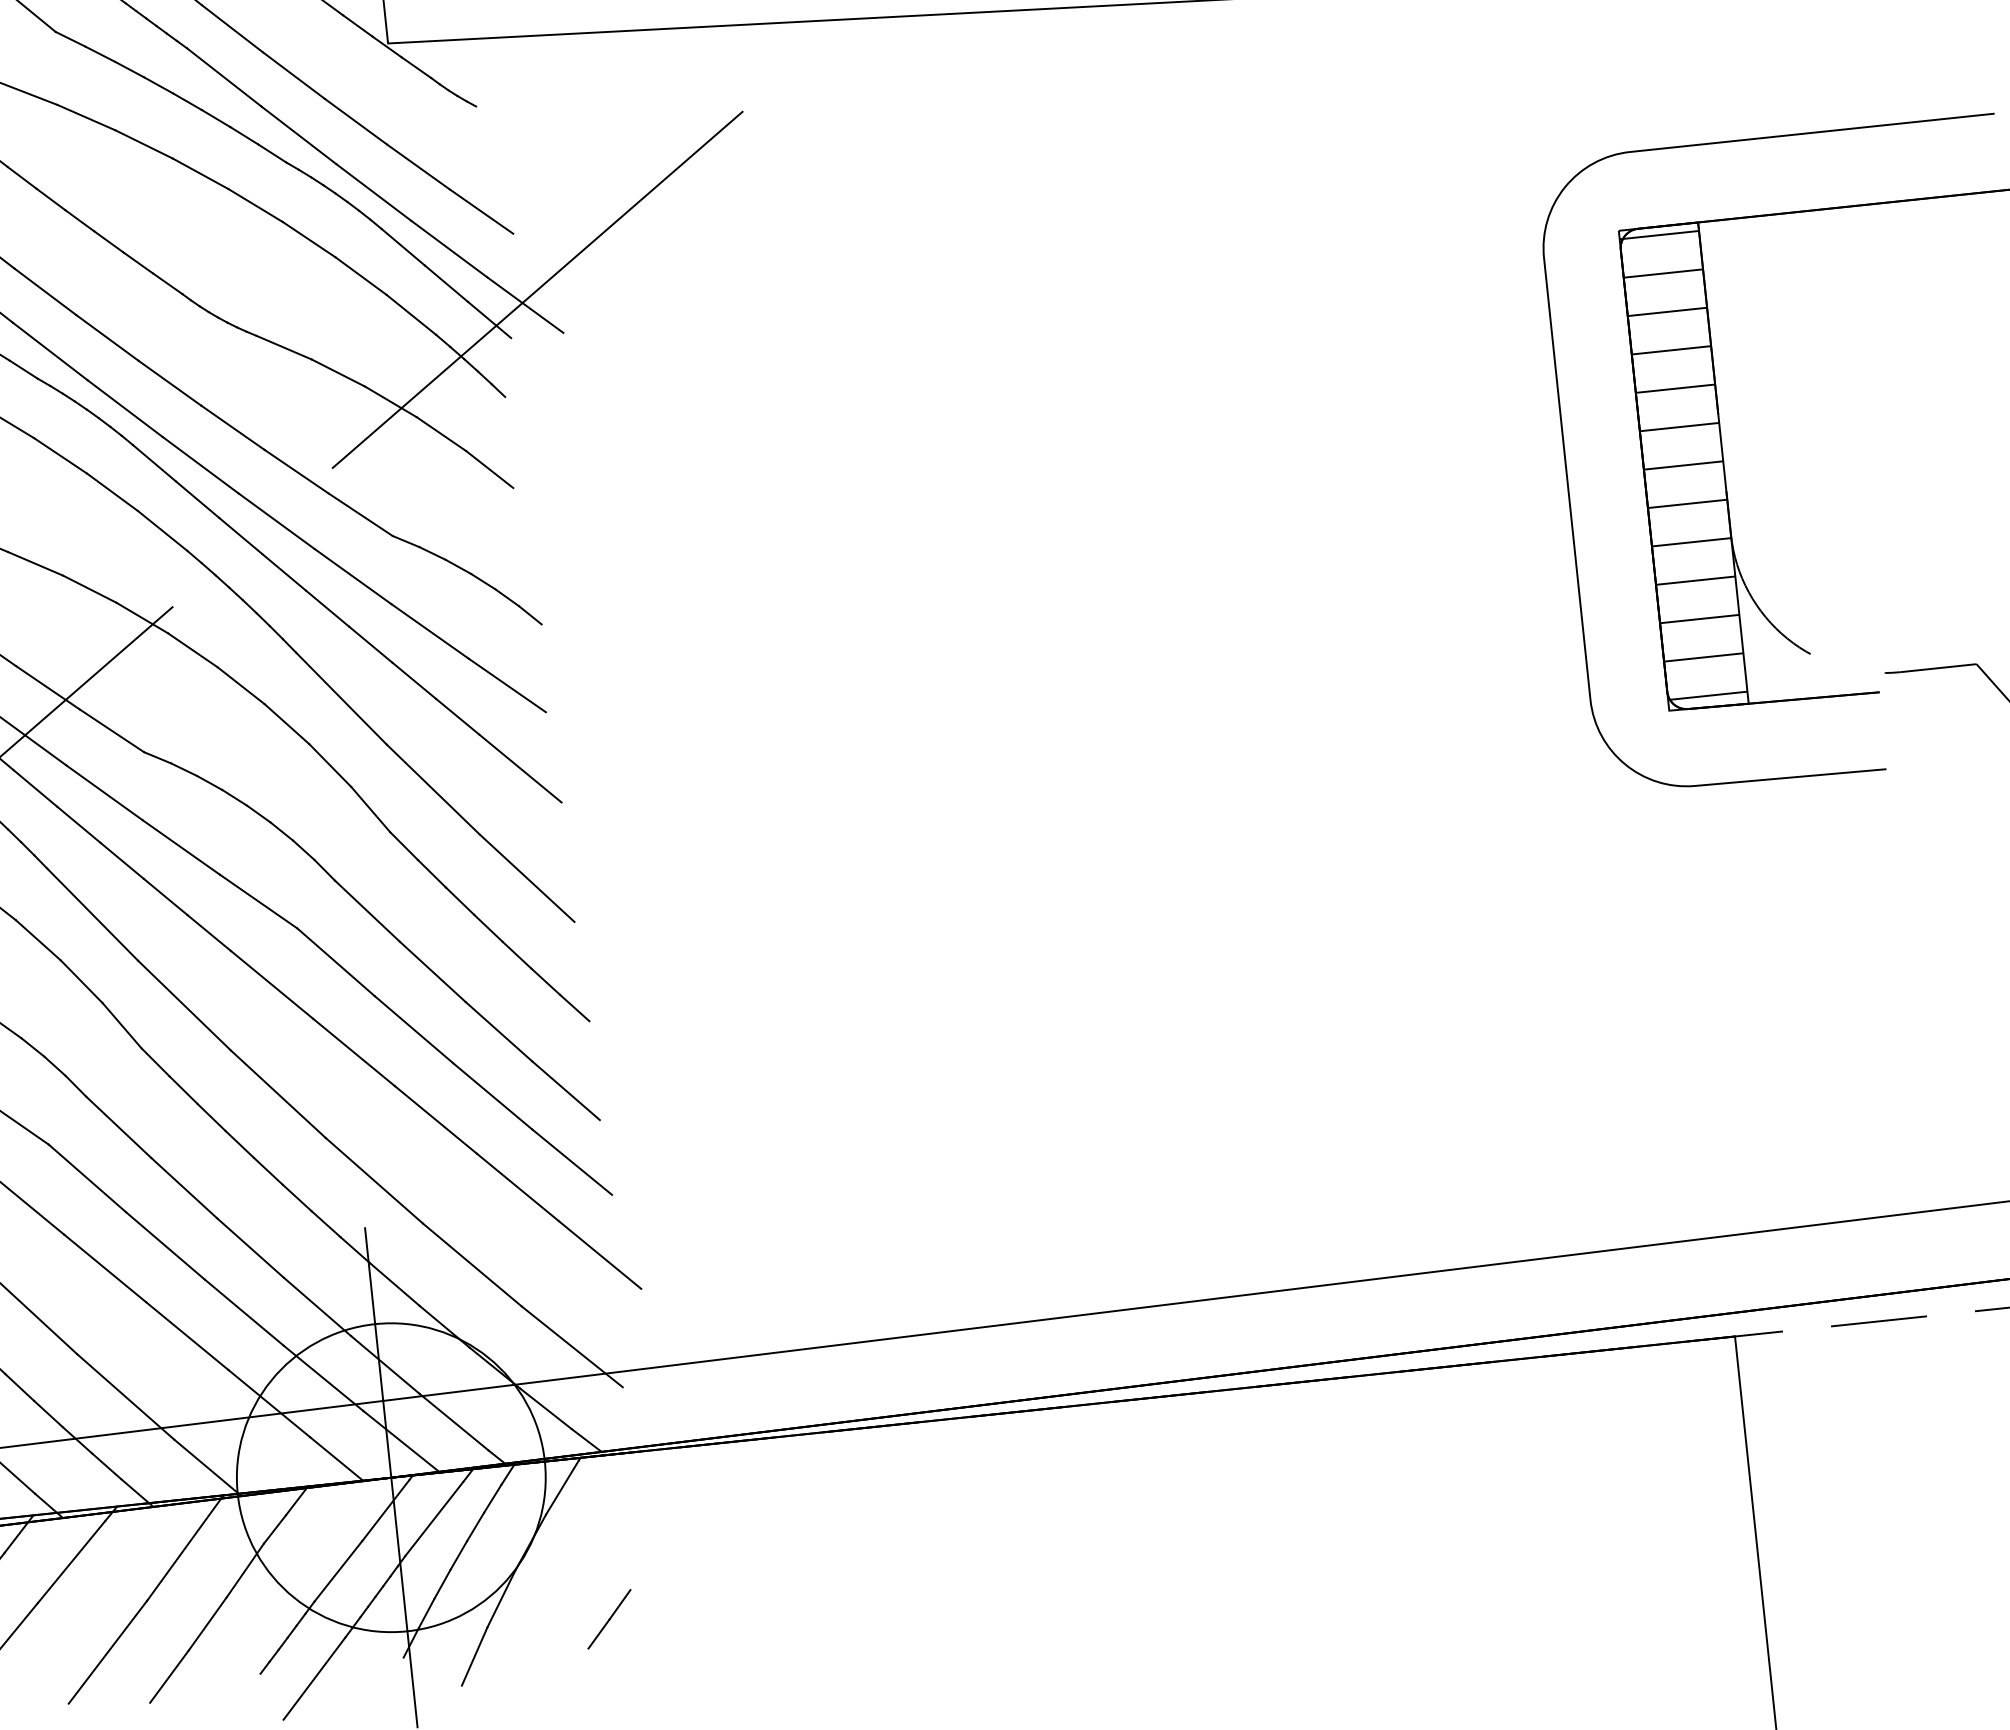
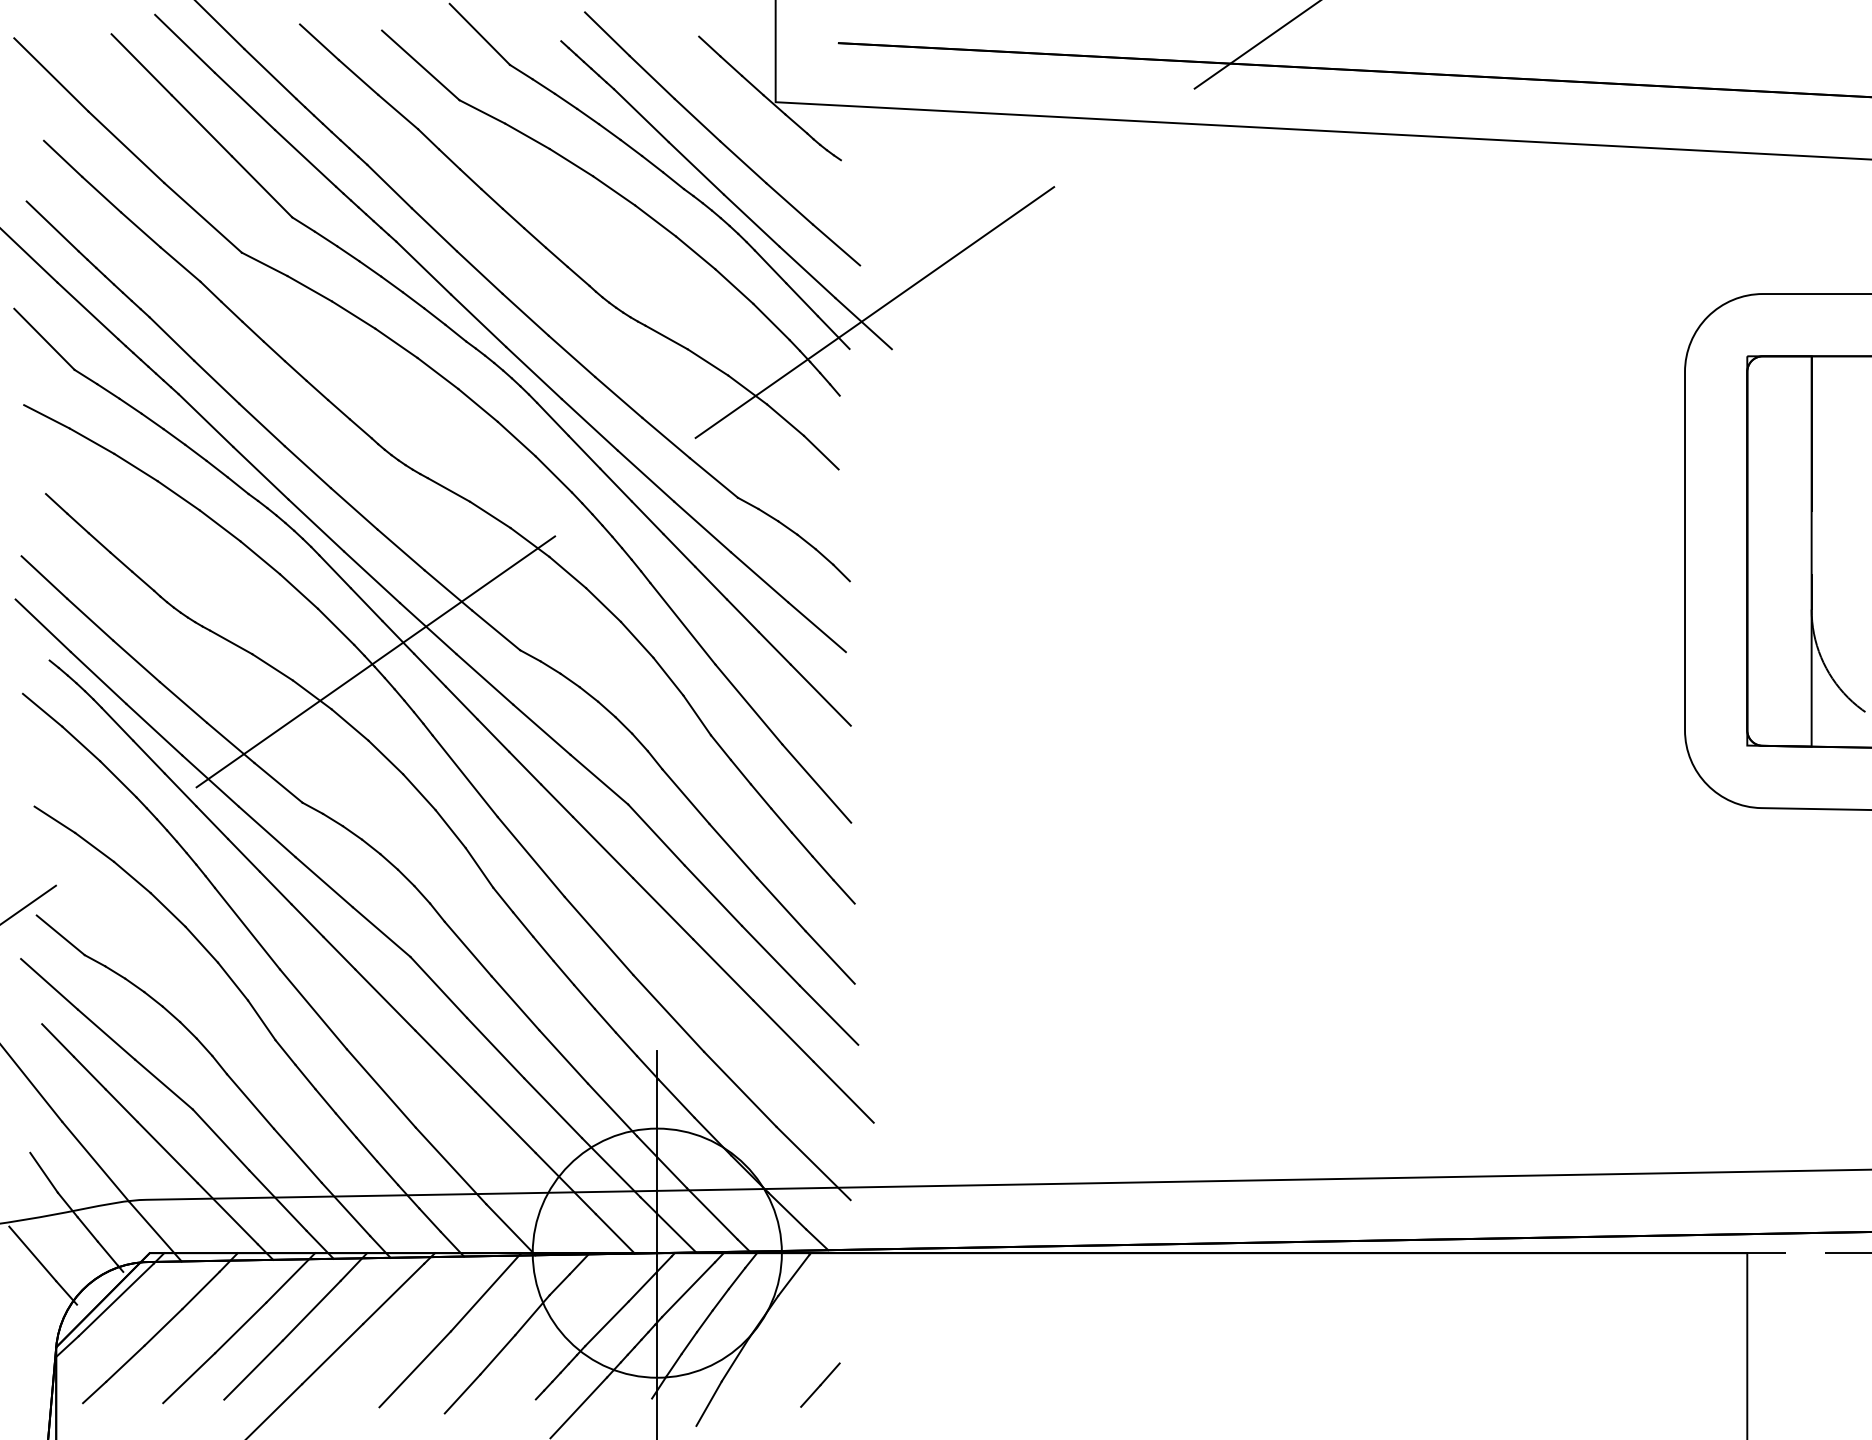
hatch: (1683, 464) -> (1779, 549), removed

